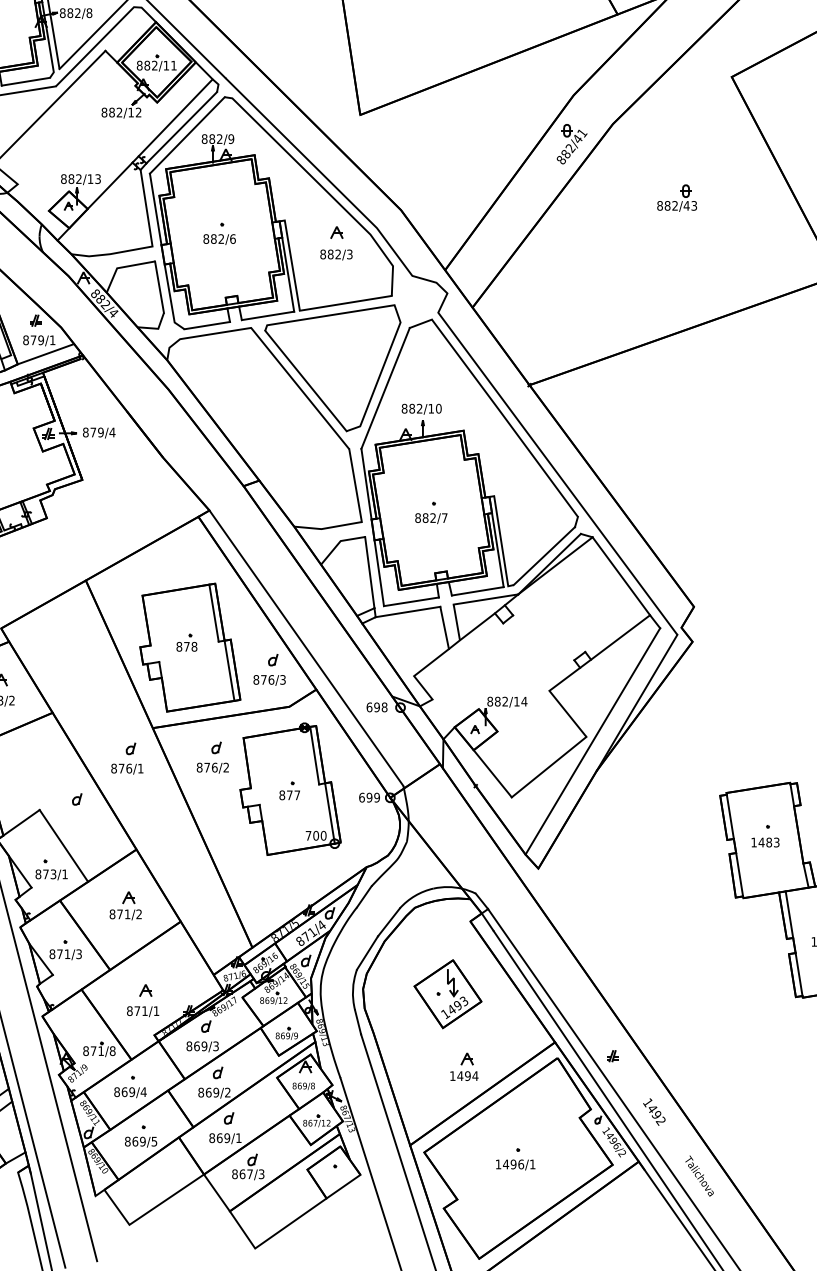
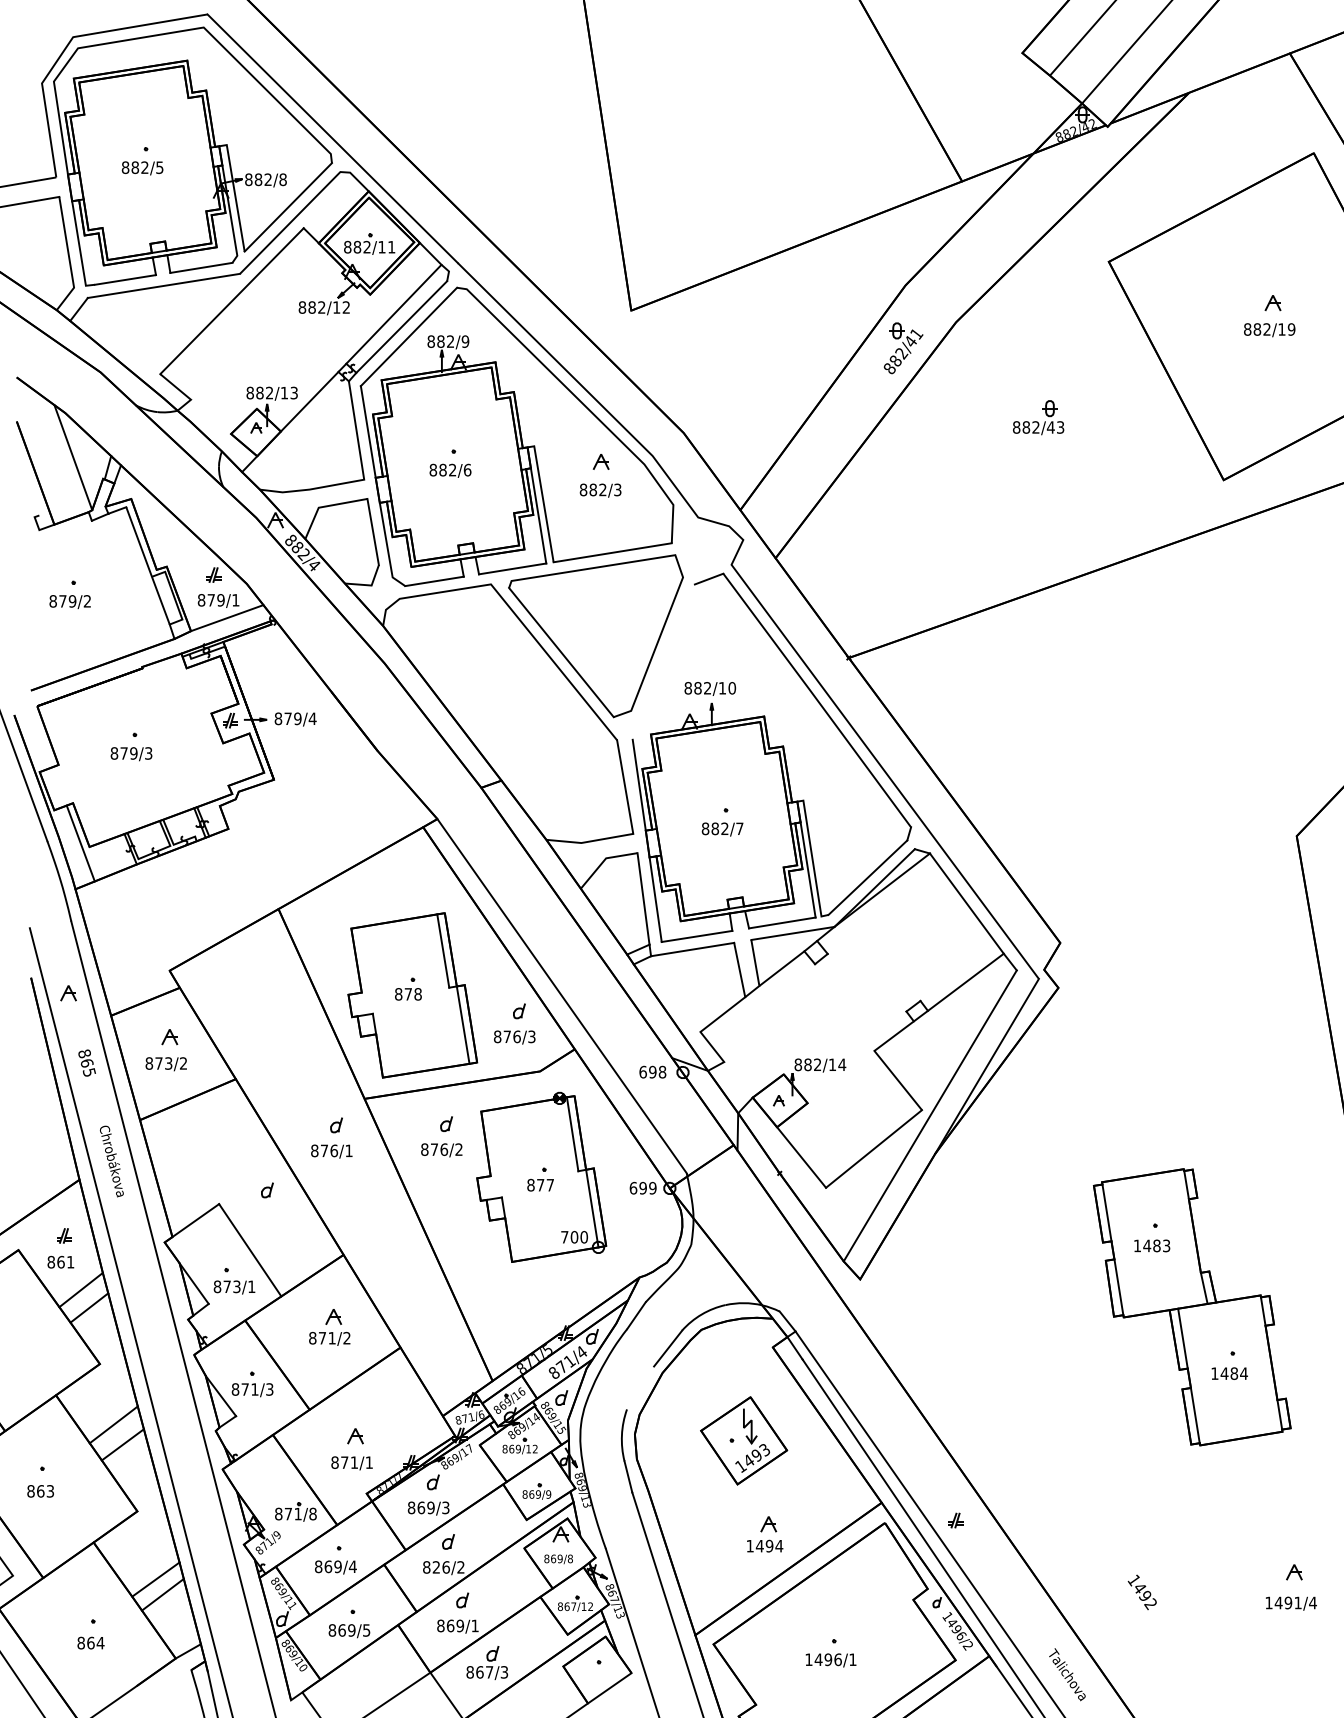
line: (385, 387) -> (663, 661), removed
line: (367, 952) -> (640, 1387), removed
text: (212, 1092) -> (441, 1567), 869/2 -> 826/2
text: (653, 1112) -> (1141, 1592), moved

